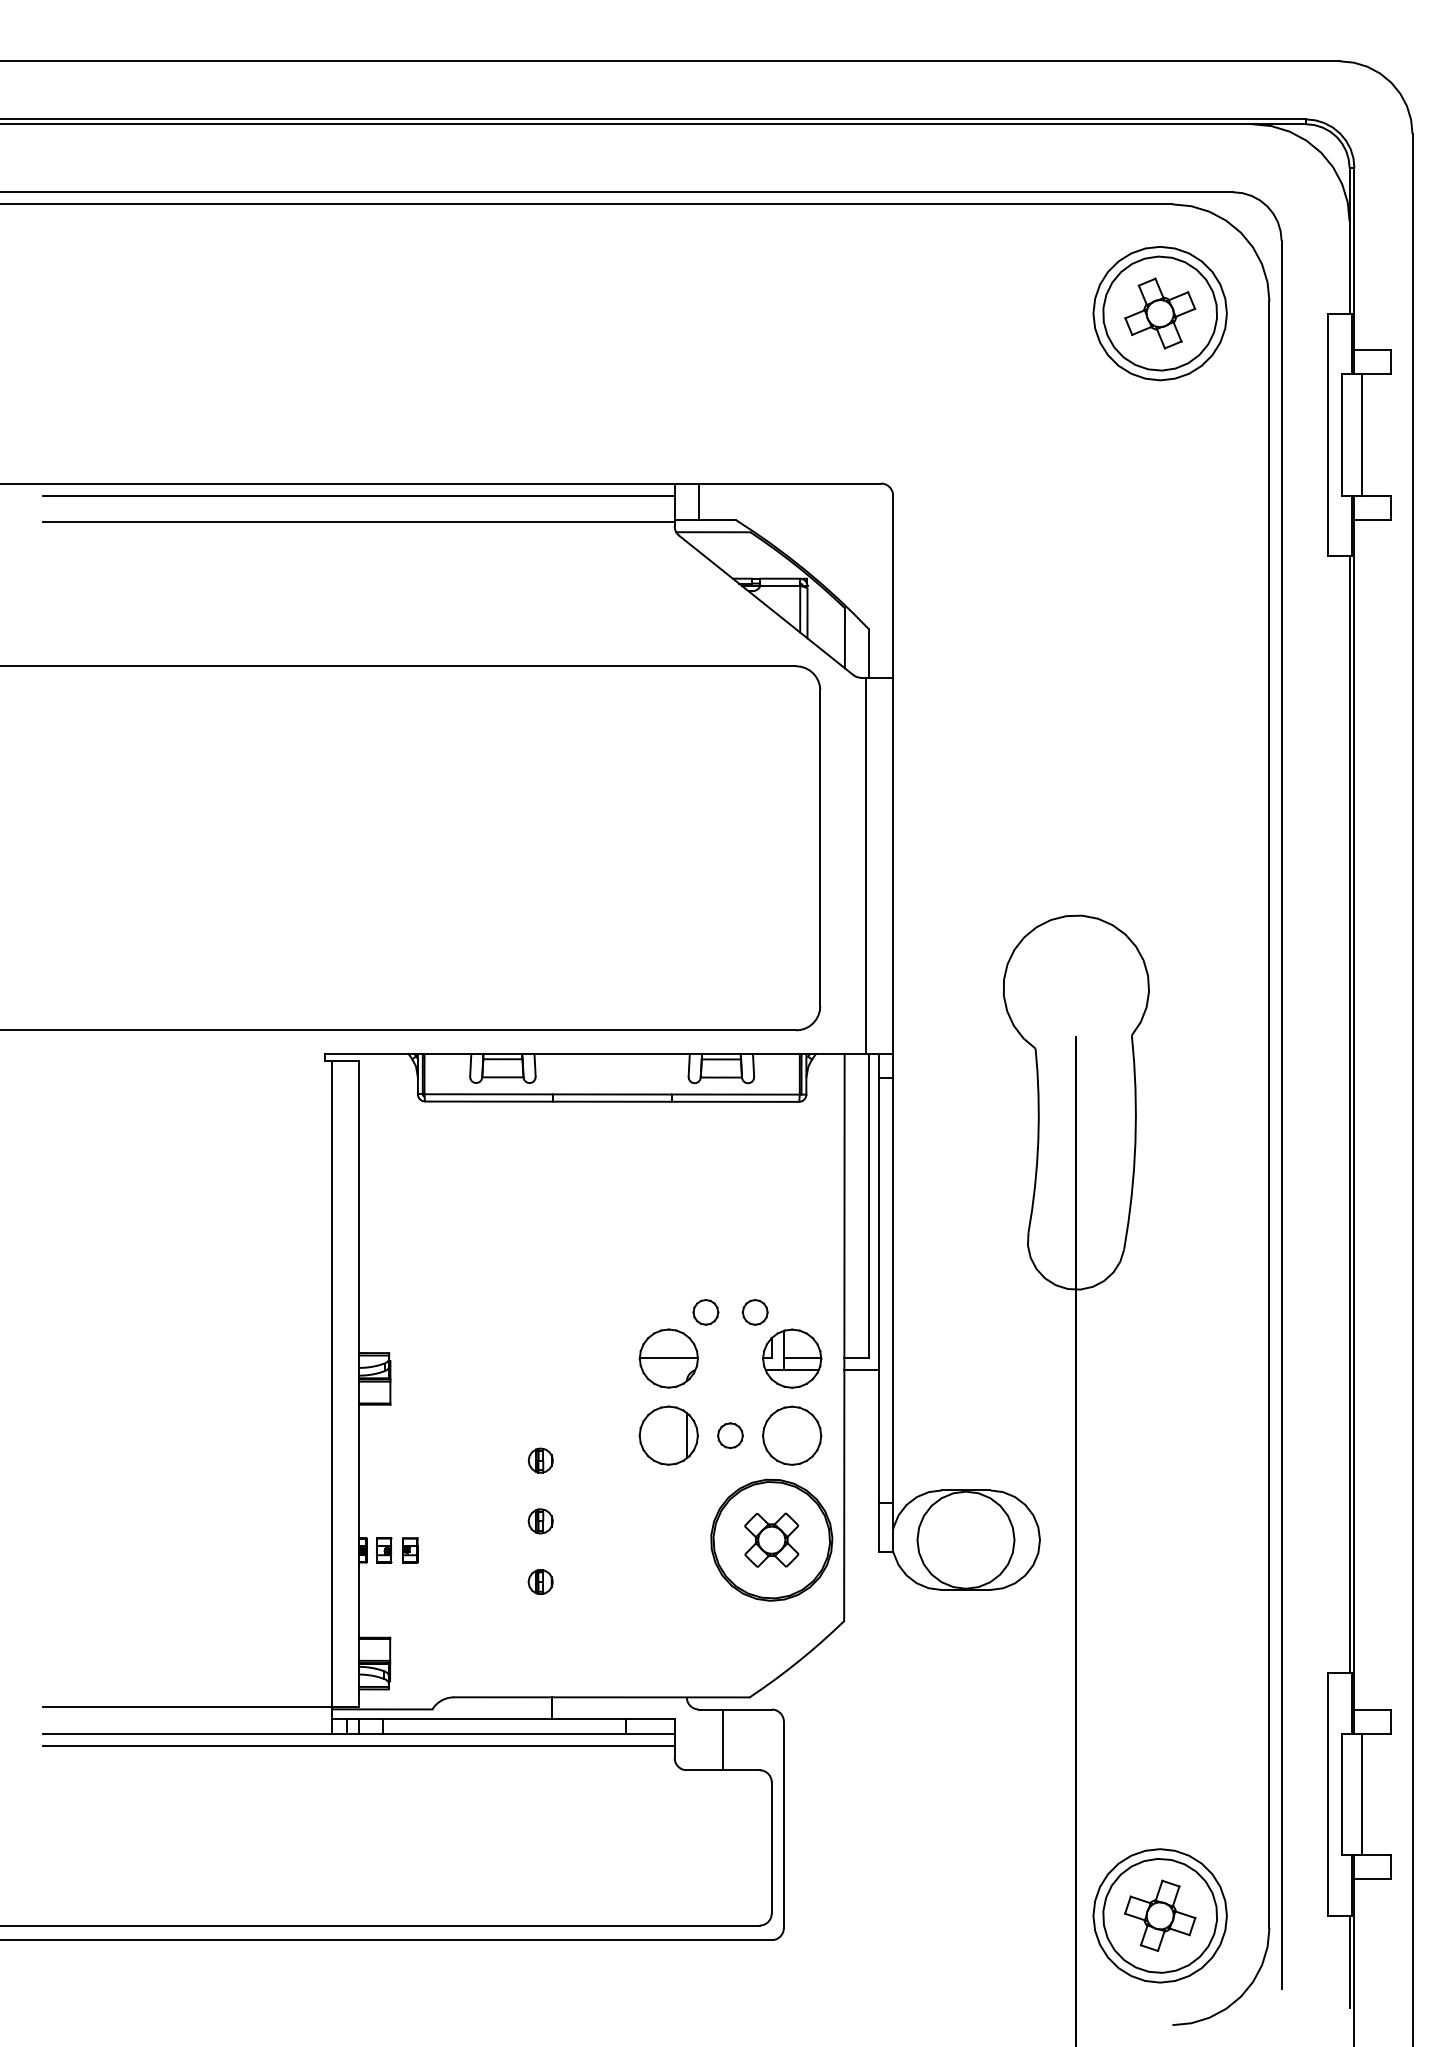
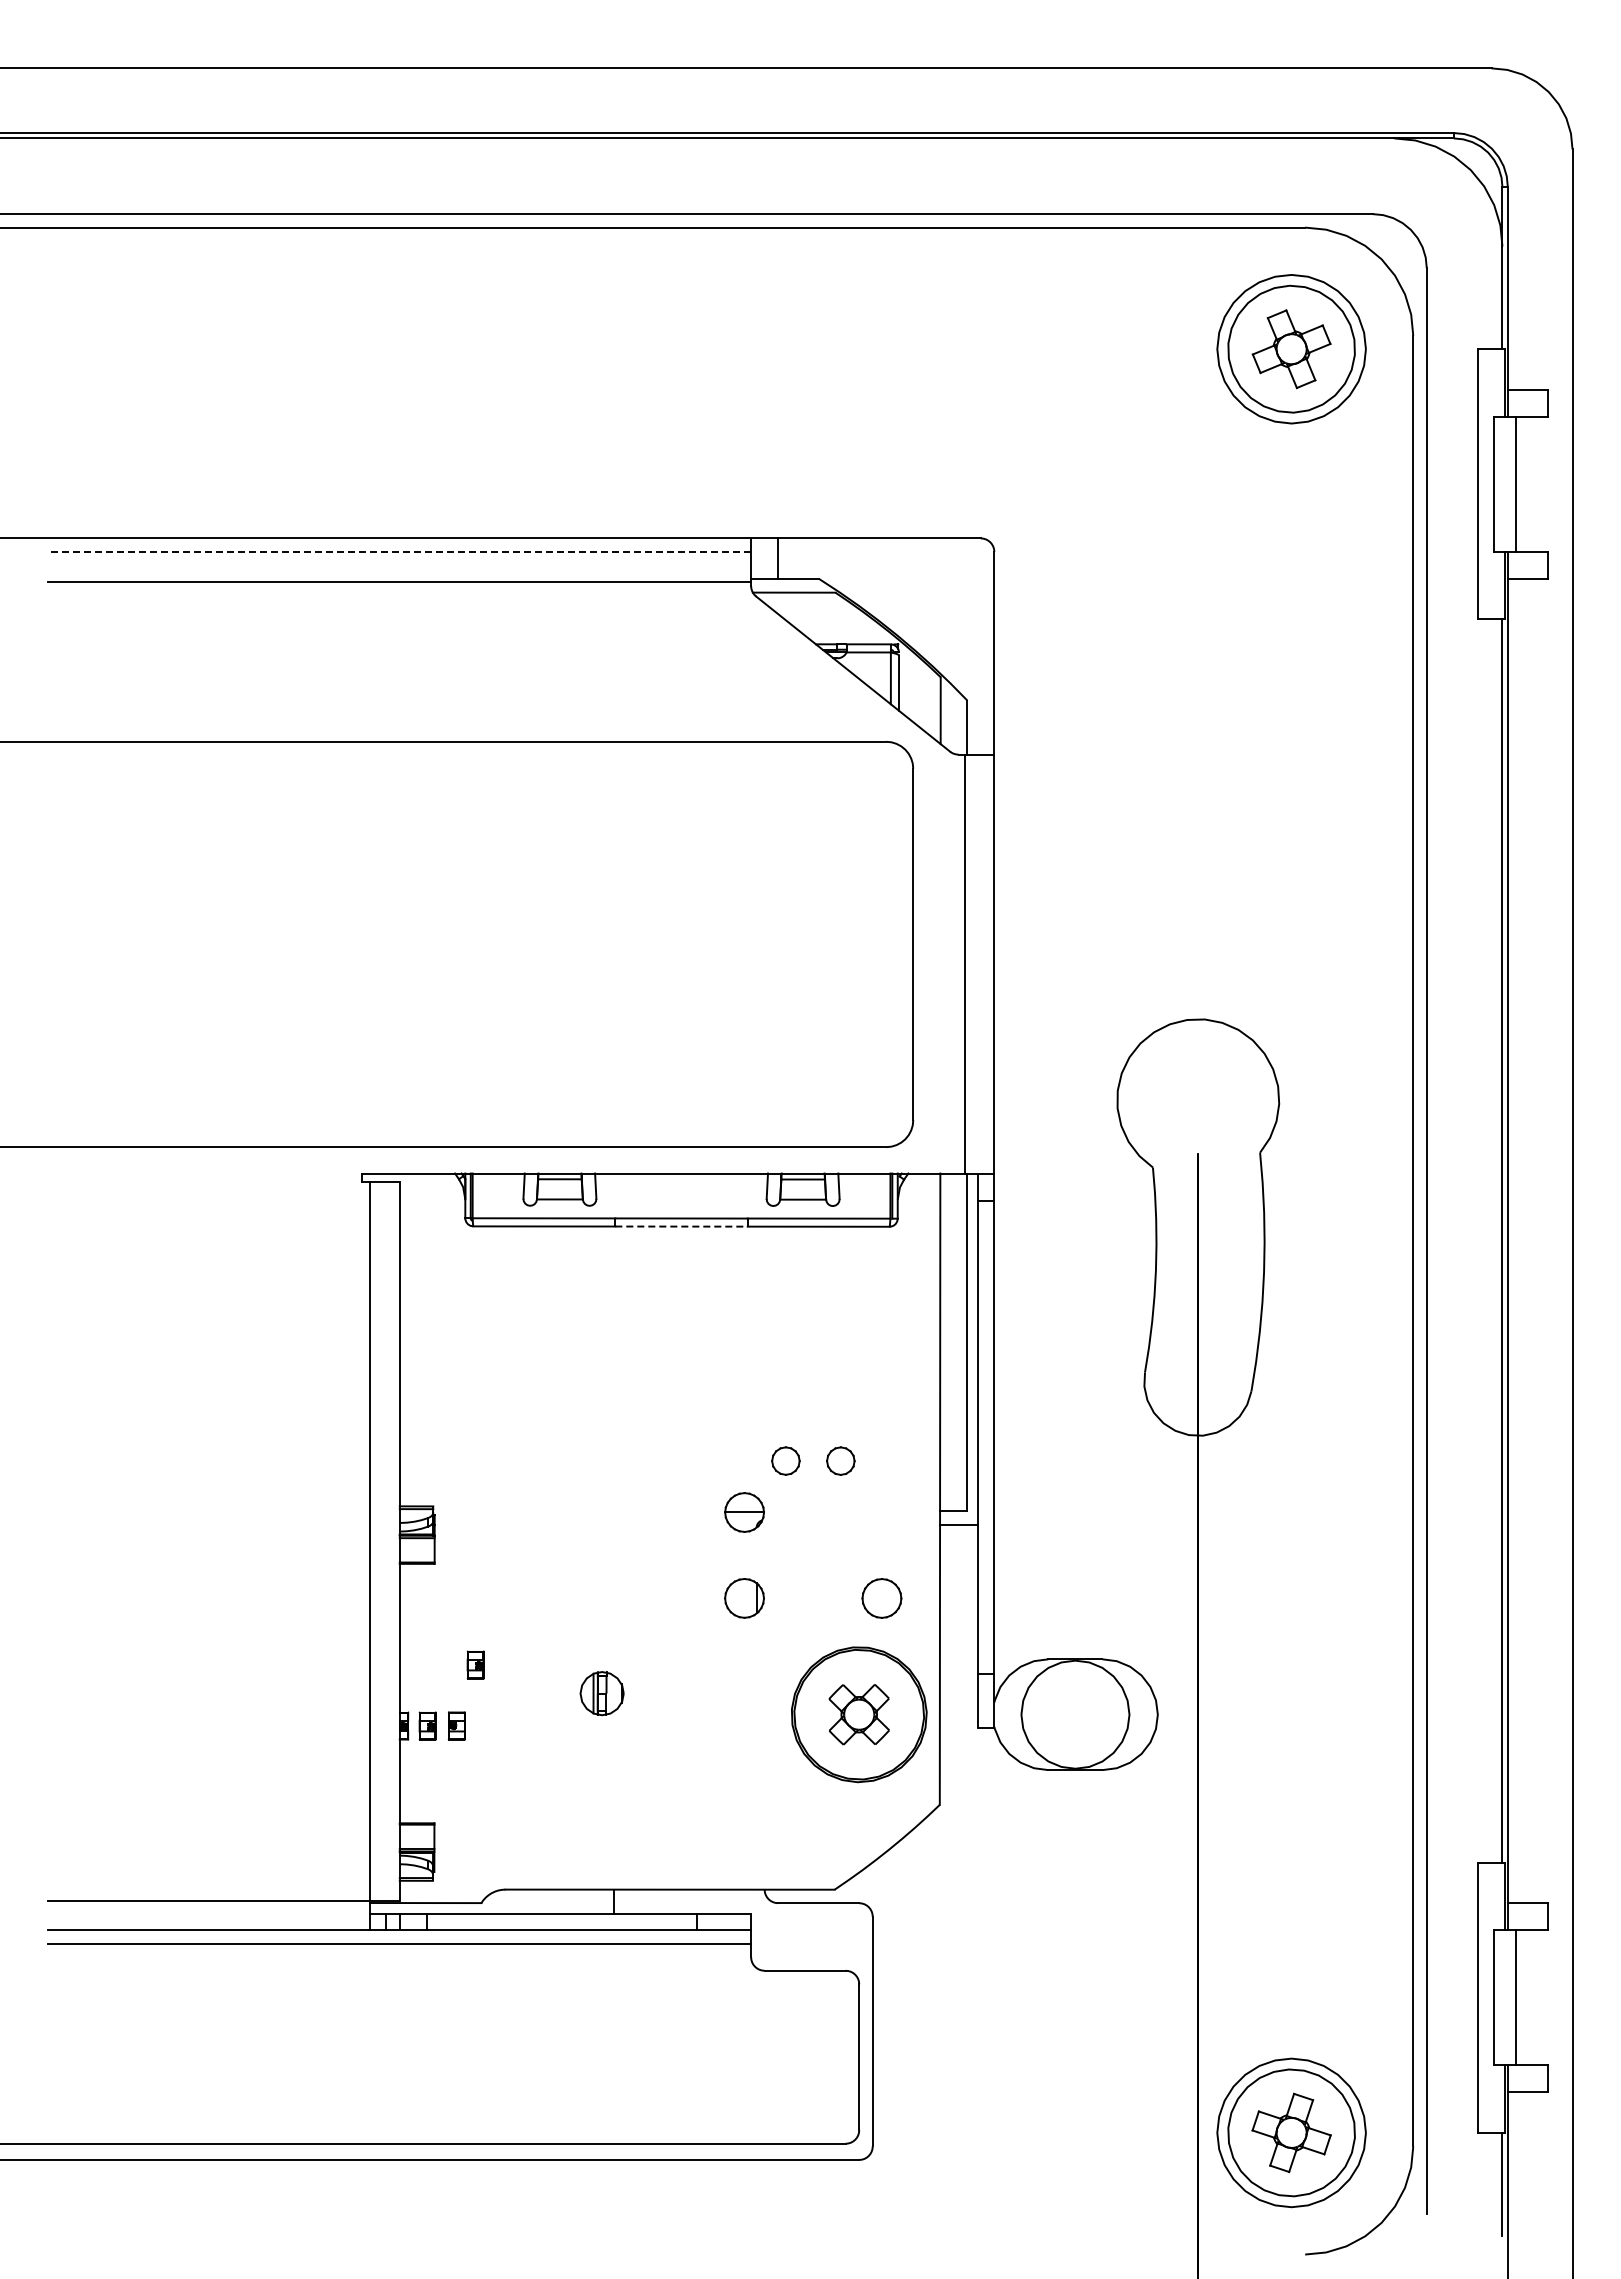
line: (358, 495) -> (399, 551), solid -> dashed
line: (613, 1101) -> (682, 1226), solid -> dashed
part: (668, 1358) -> (744, 1512), size x0.6
part: (791, 1358) -> (881, 1512), removed
part: (668, 1435) -> (744, 1598), size x0.6
part: (729, 1435) -> (812, 1598), removed
part: (791, 1435) -> (881, 1598), size x0.6
part: (540, 1460) -> (601, 1625), removed
part: (427, 1495) -> (475, 1664), added
part: (540, 1521) -> (601, 1693), size x1.6
part: (540, 1582) -> (601, 1761), removed
line: (723, 1739) -> (805, 1936), removed

